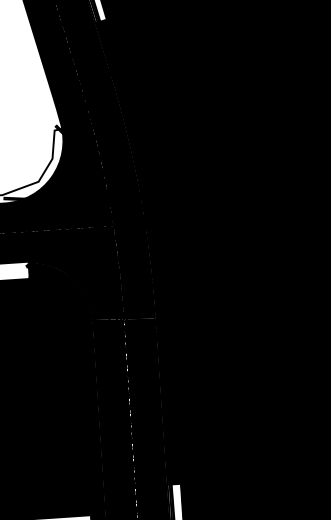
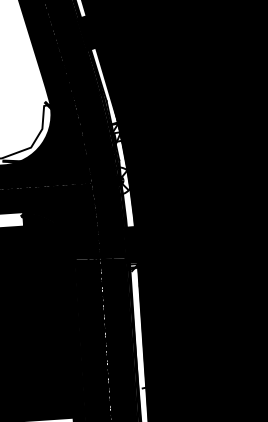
fill: (136, 169) -> (110, 137), removed
fill: (168, 403) -> (136, 327), removed

